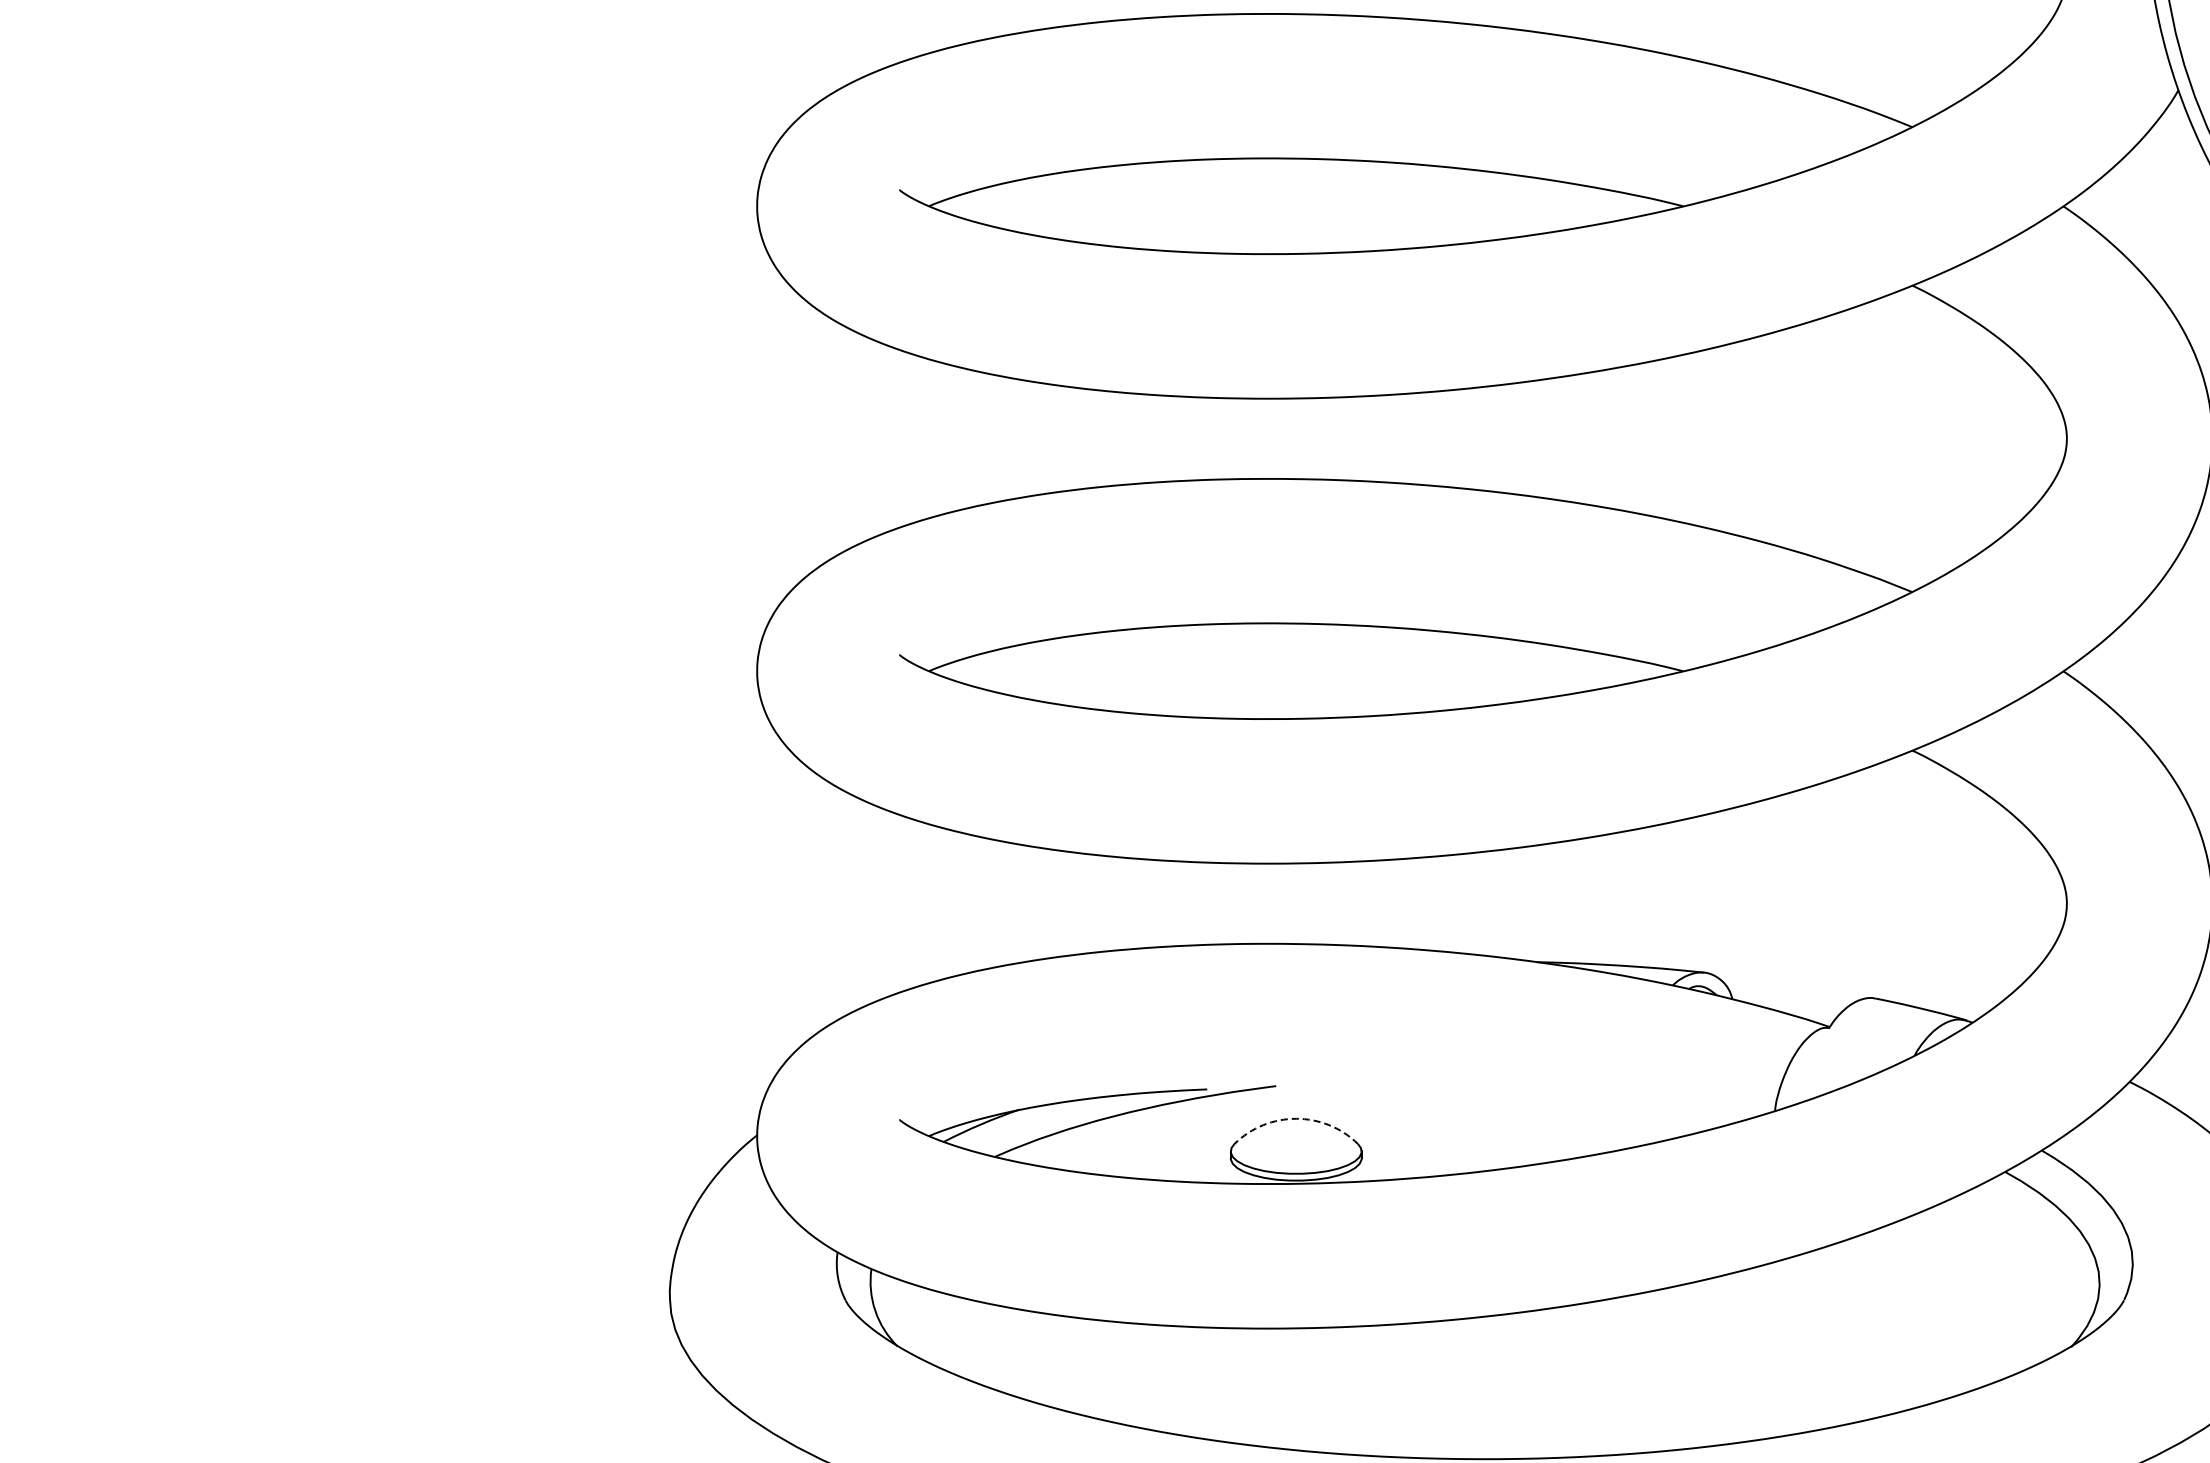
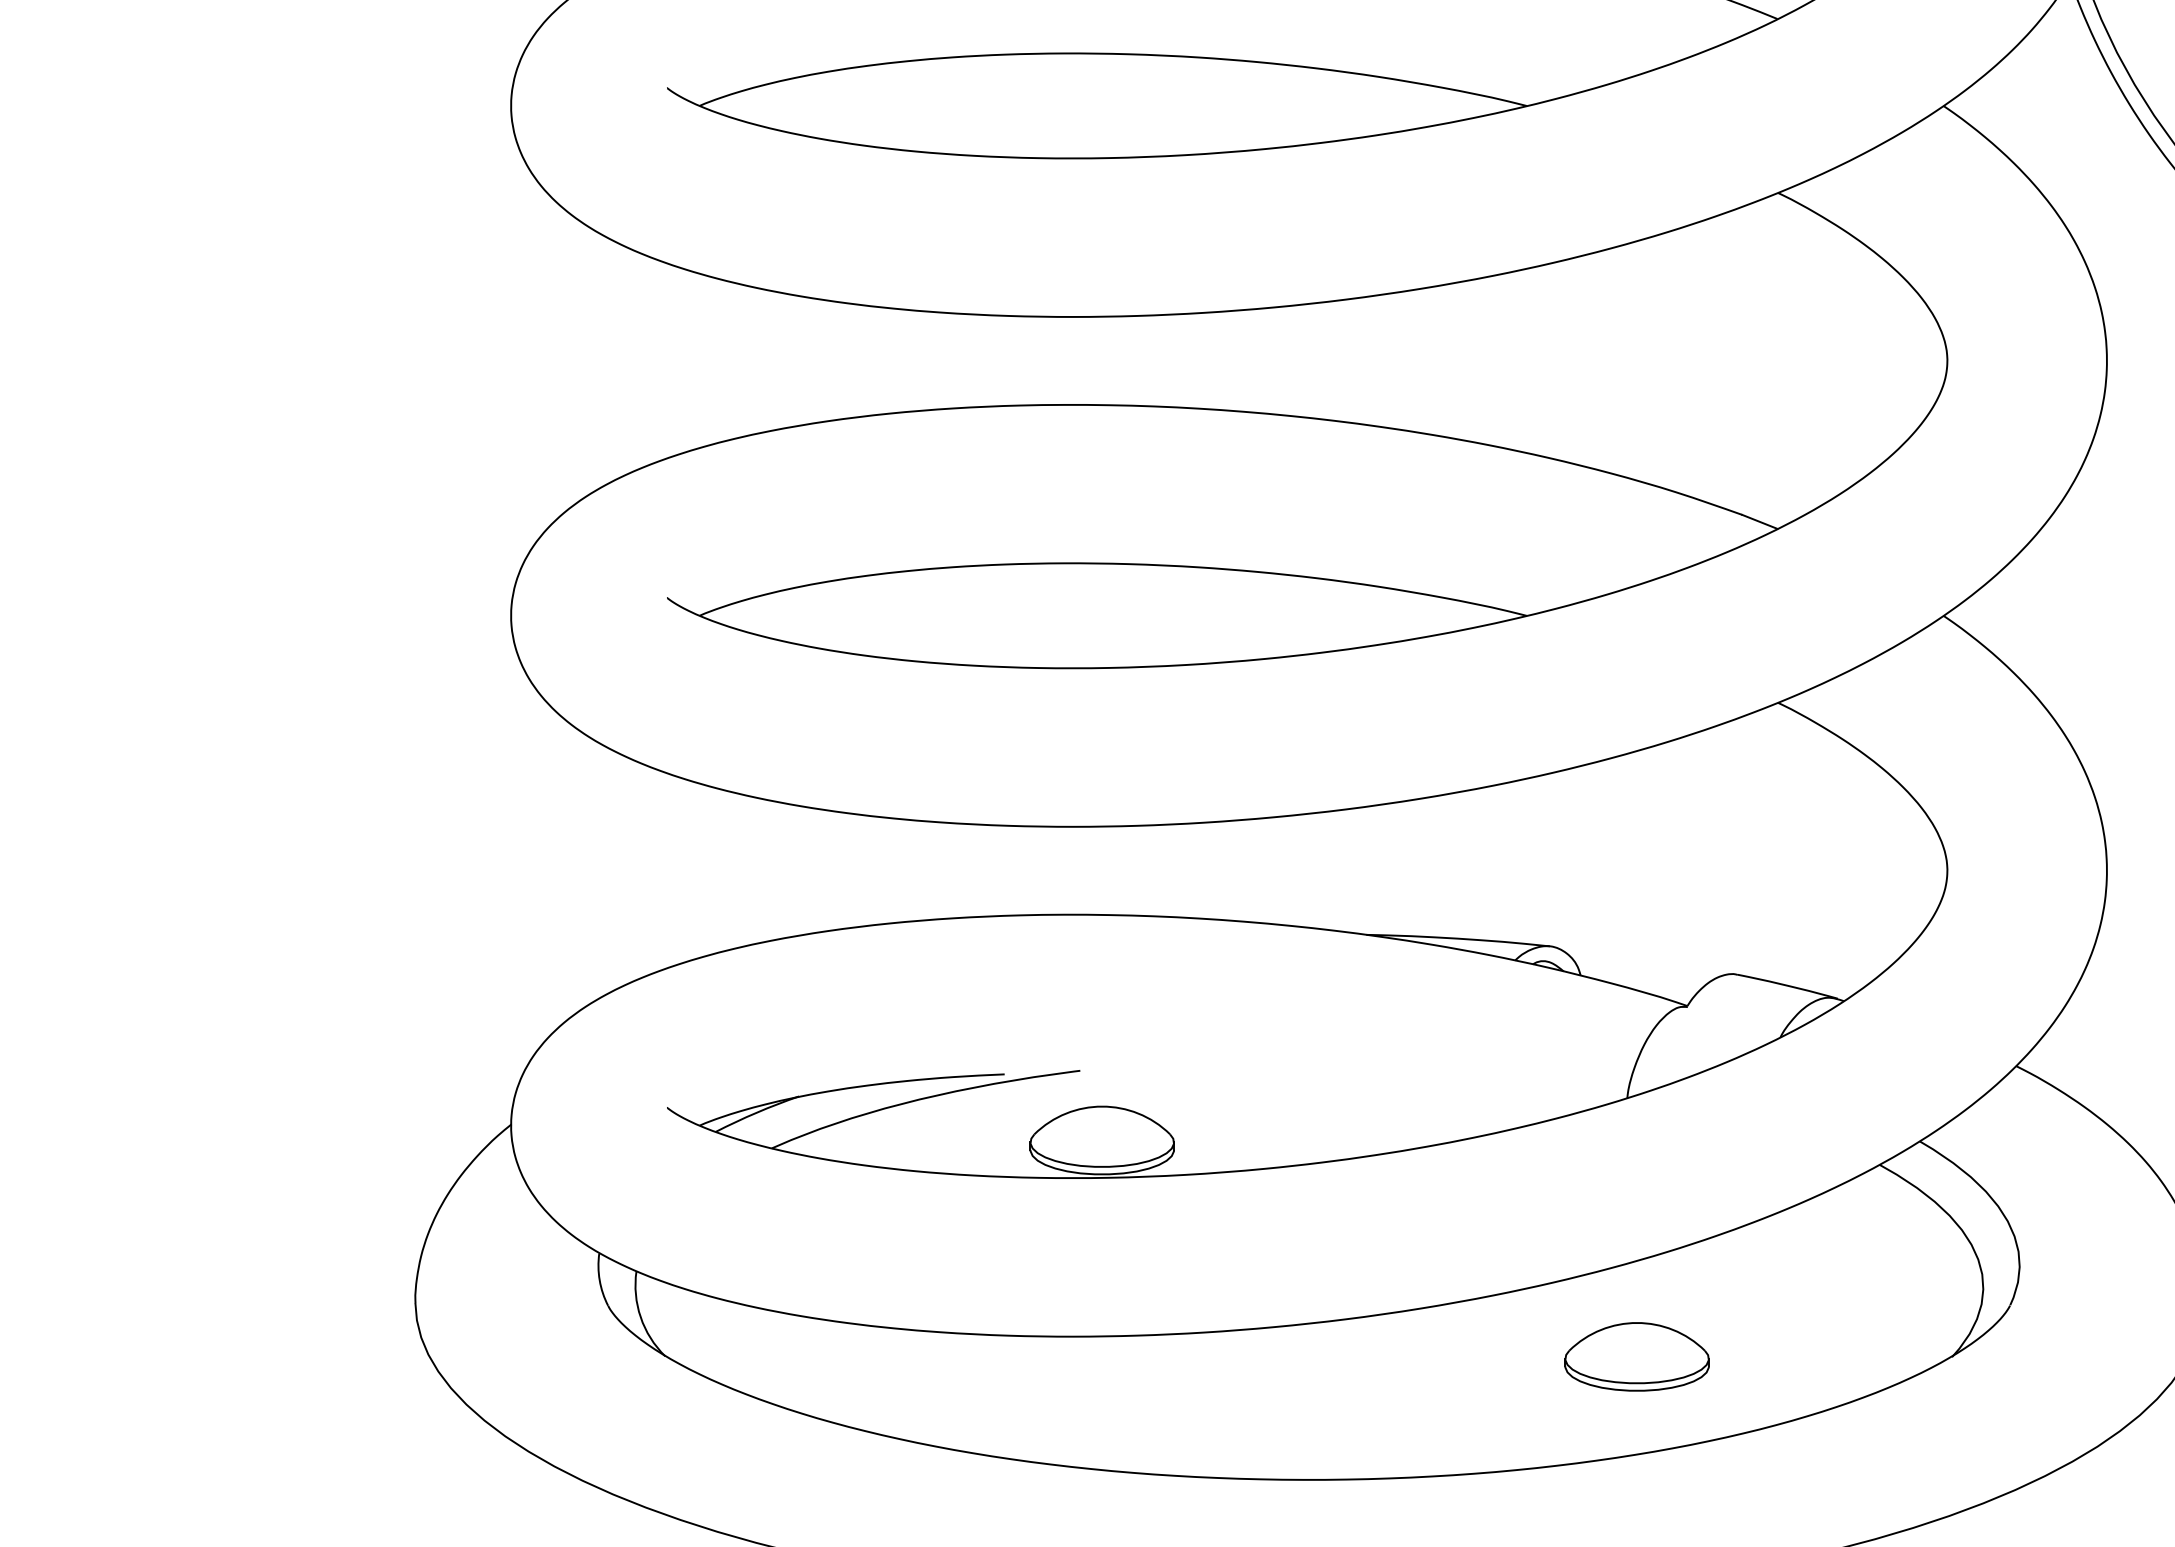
arc: (1296, 1118) -> (1102, 1106), dashed -> solid
part: (1783, 1346) -> (1636, 1356), added

